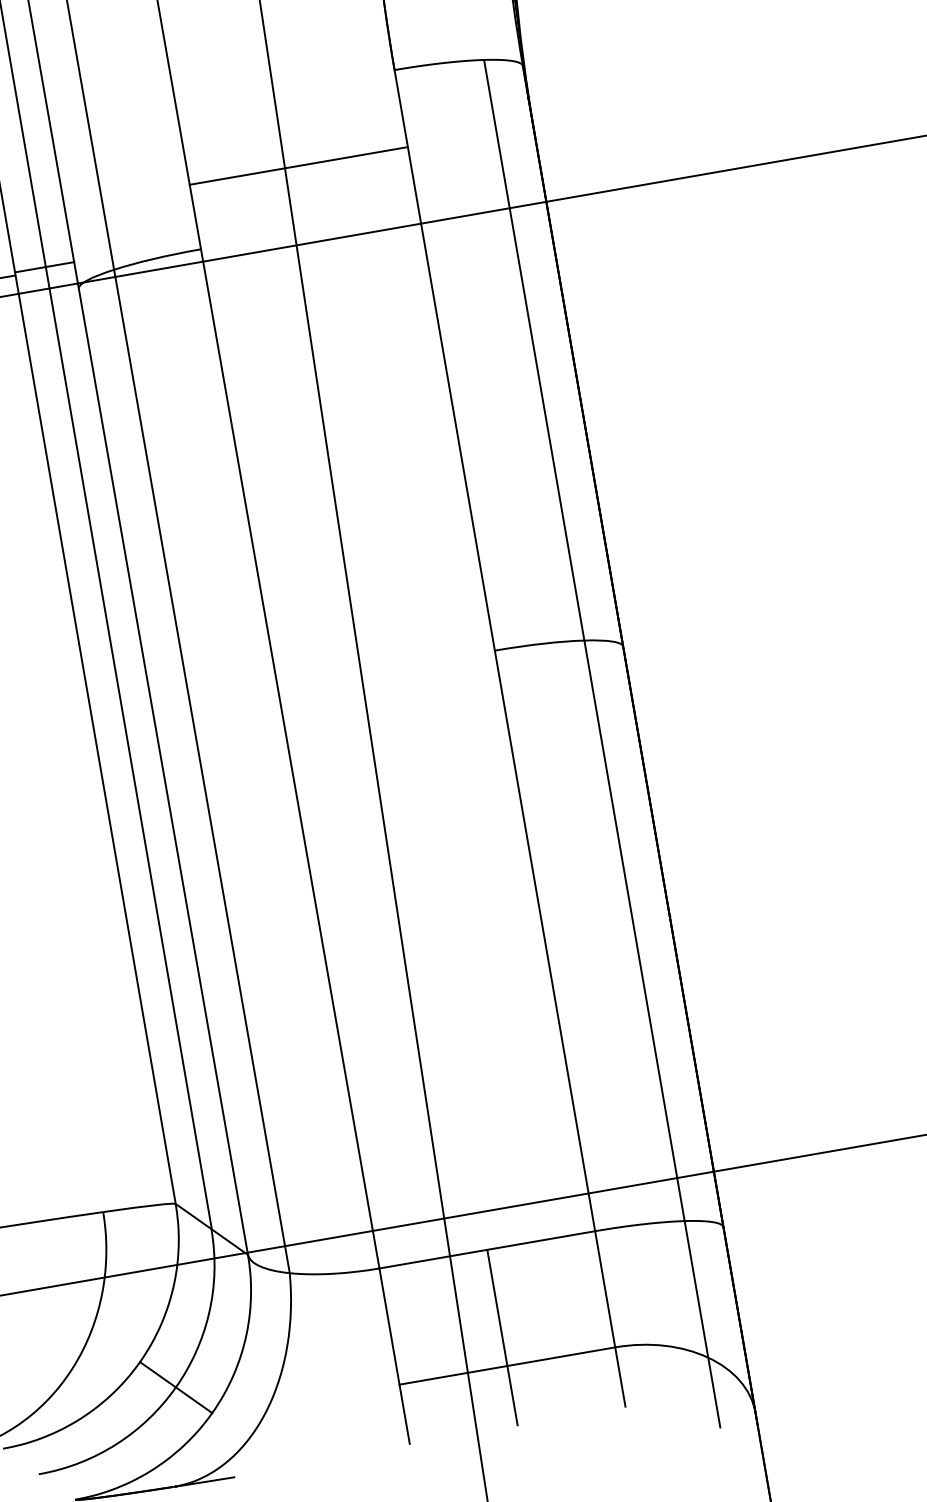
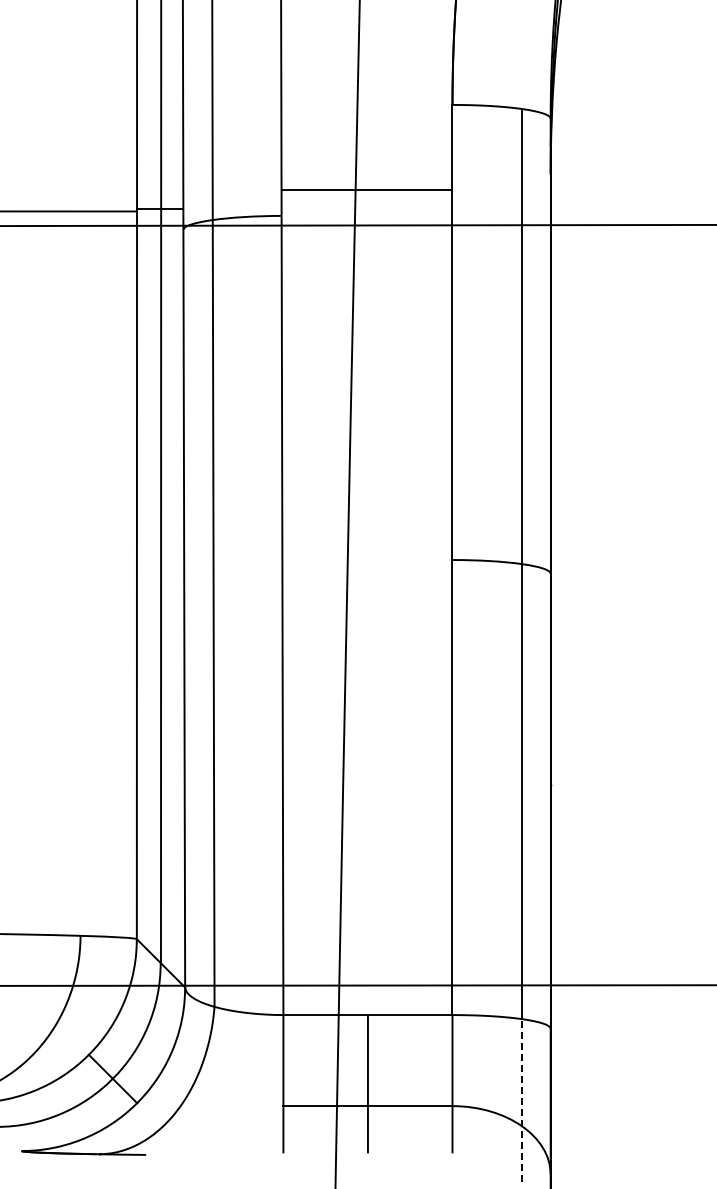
line: (298, 166) -> (366, 190), moved
arc: (702, 1330) -> (521, 1104), solid -> dashed

